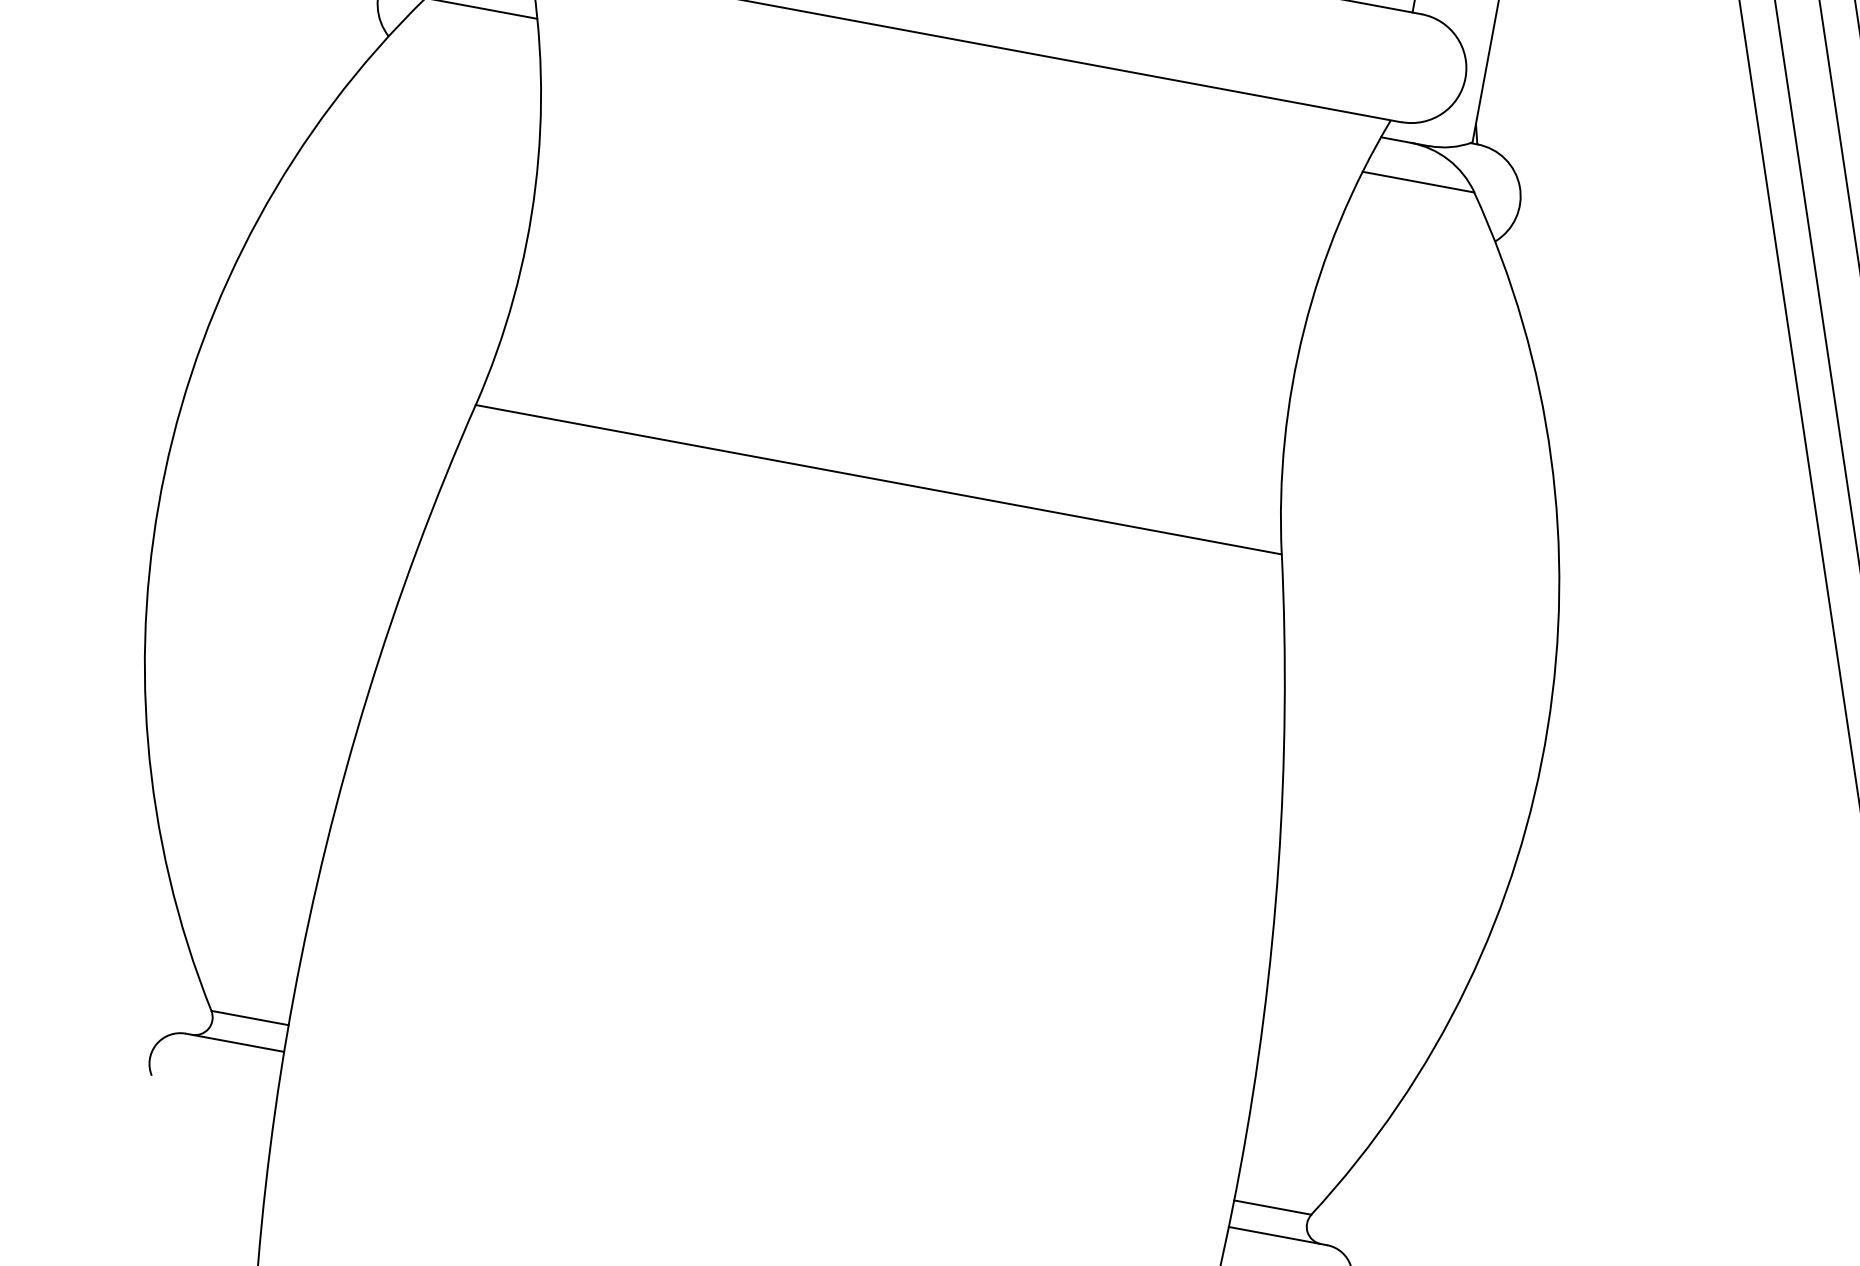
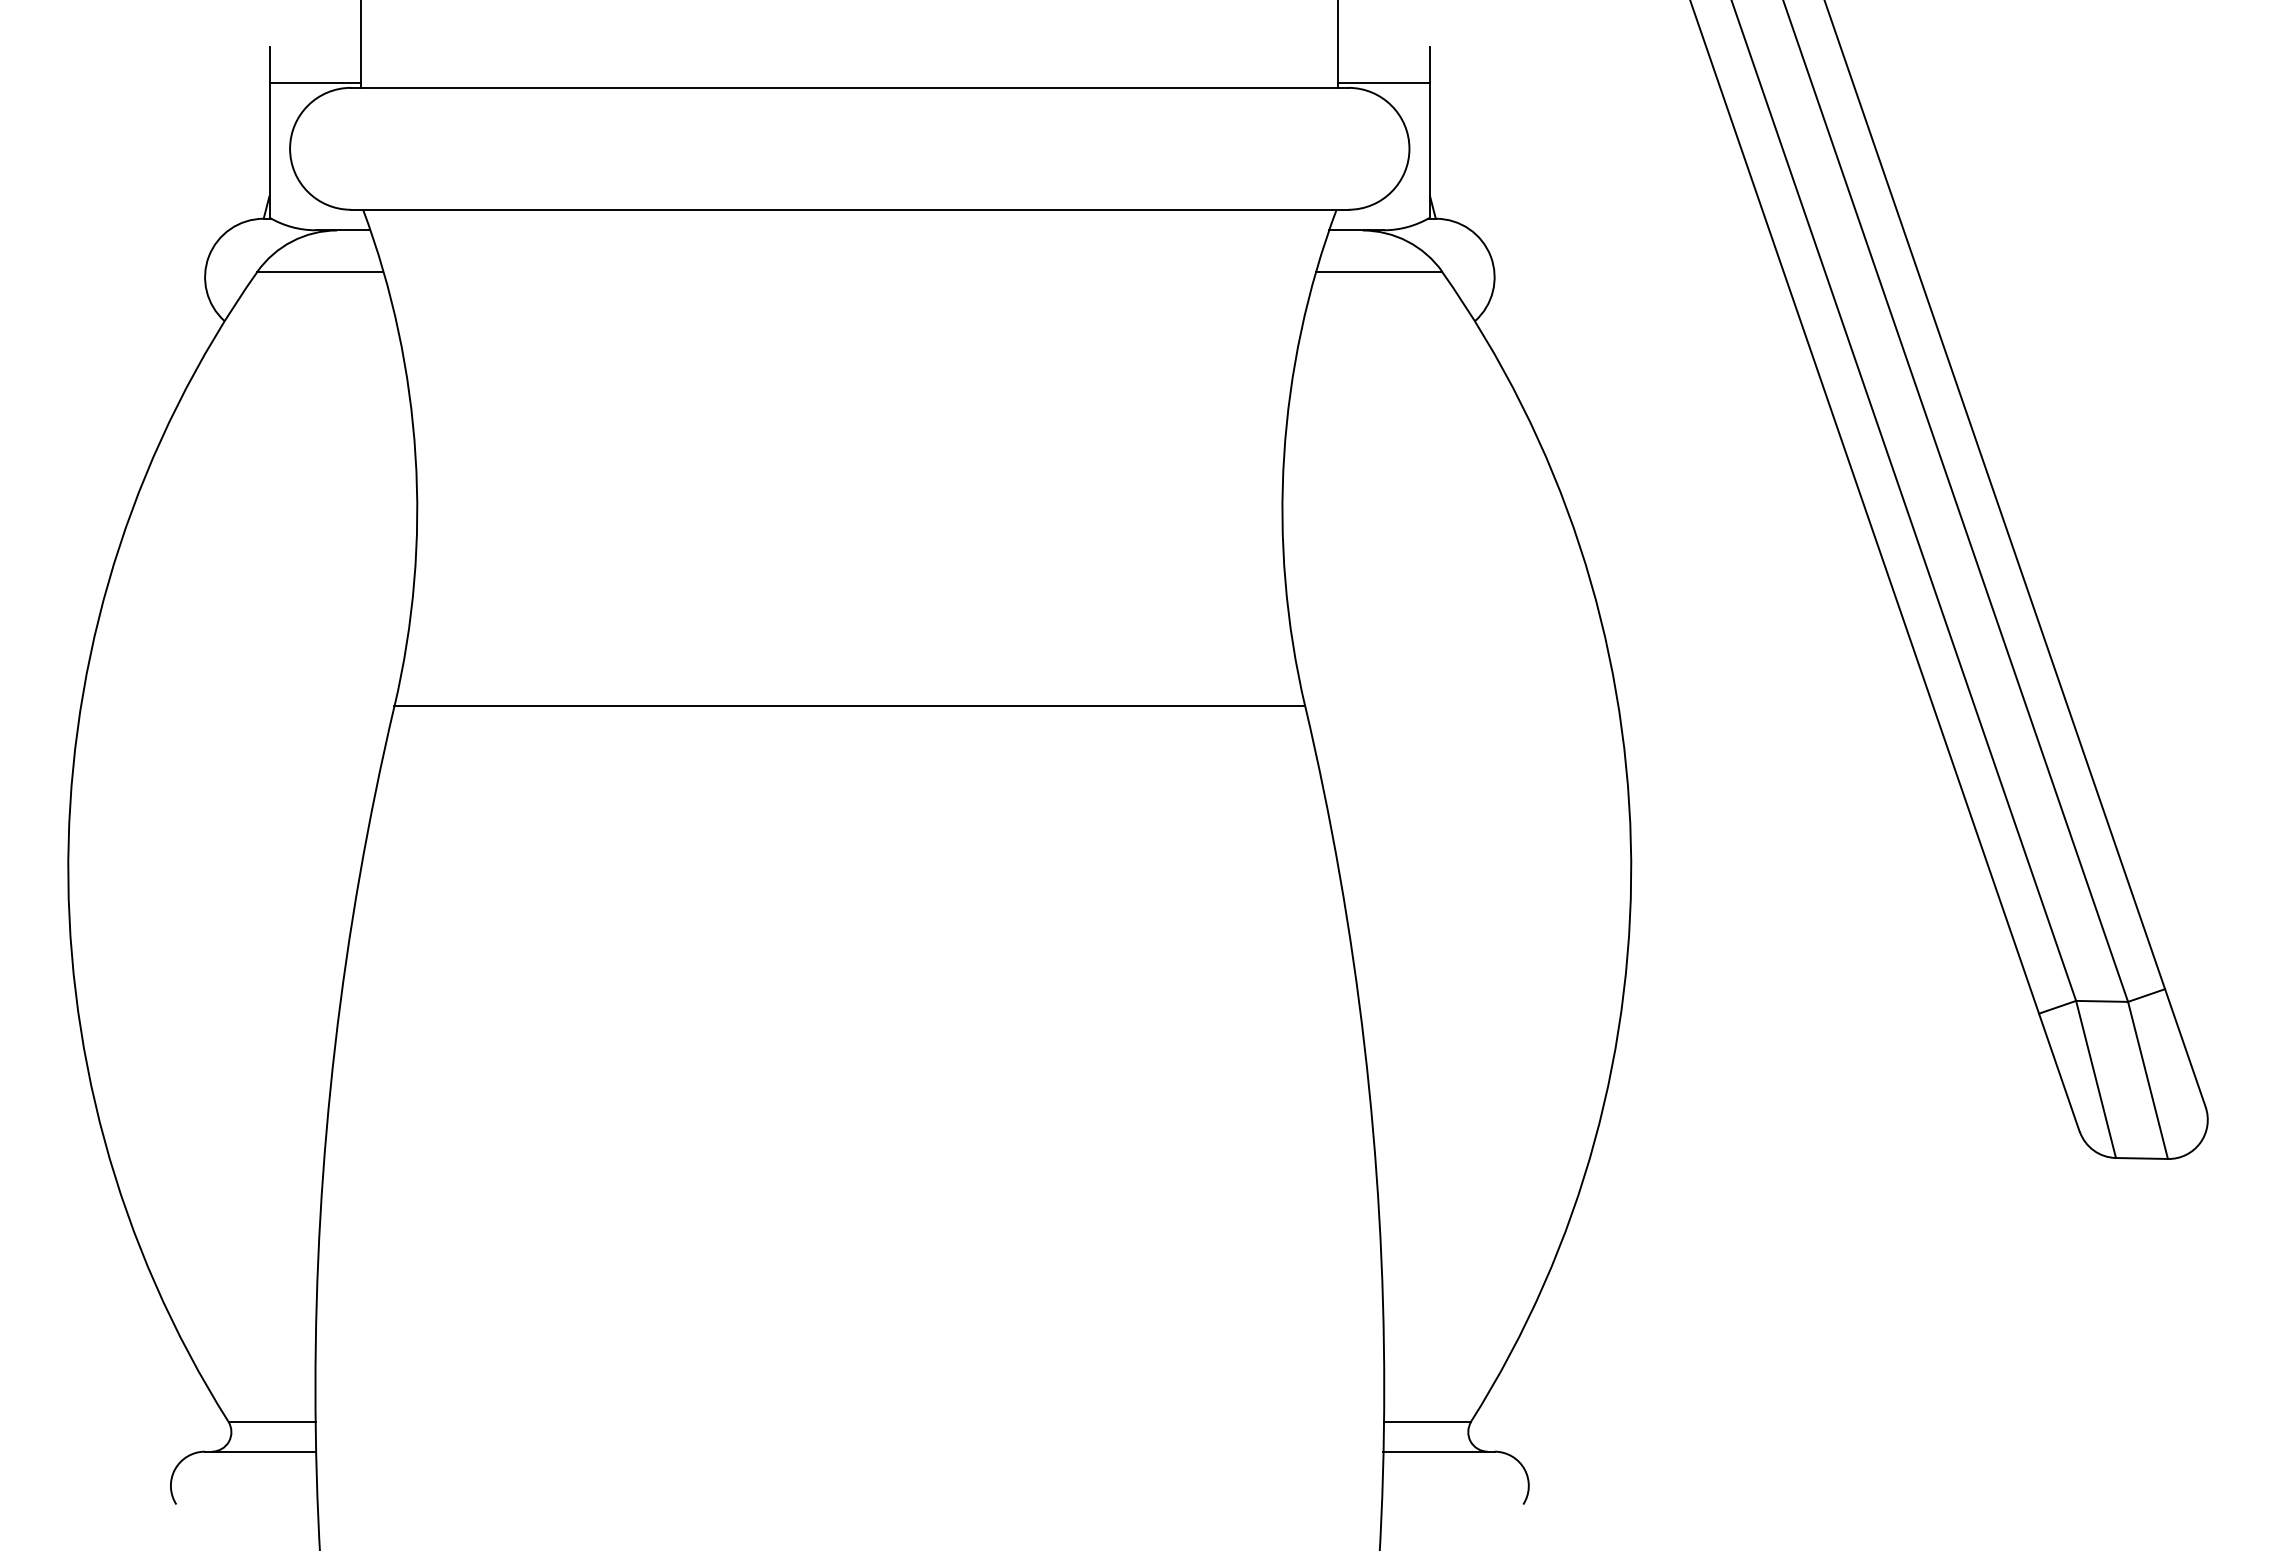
line: (1454, 15) -> (1384, 82), added

